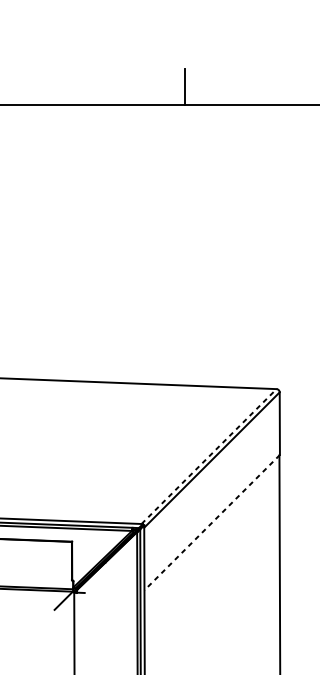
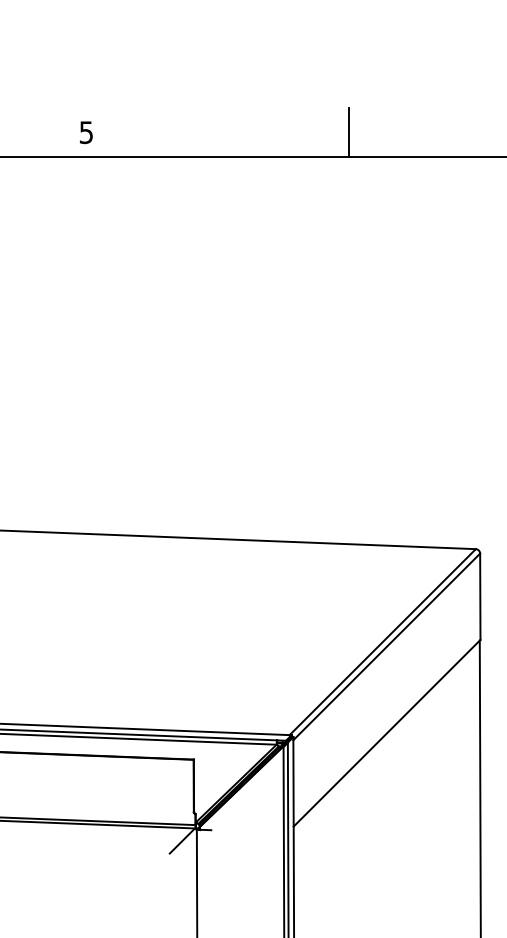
line: (208, 456) -> (382, 642), dashed -> solid
line: (211, 522) -> (386, 733), dashed -> solid

